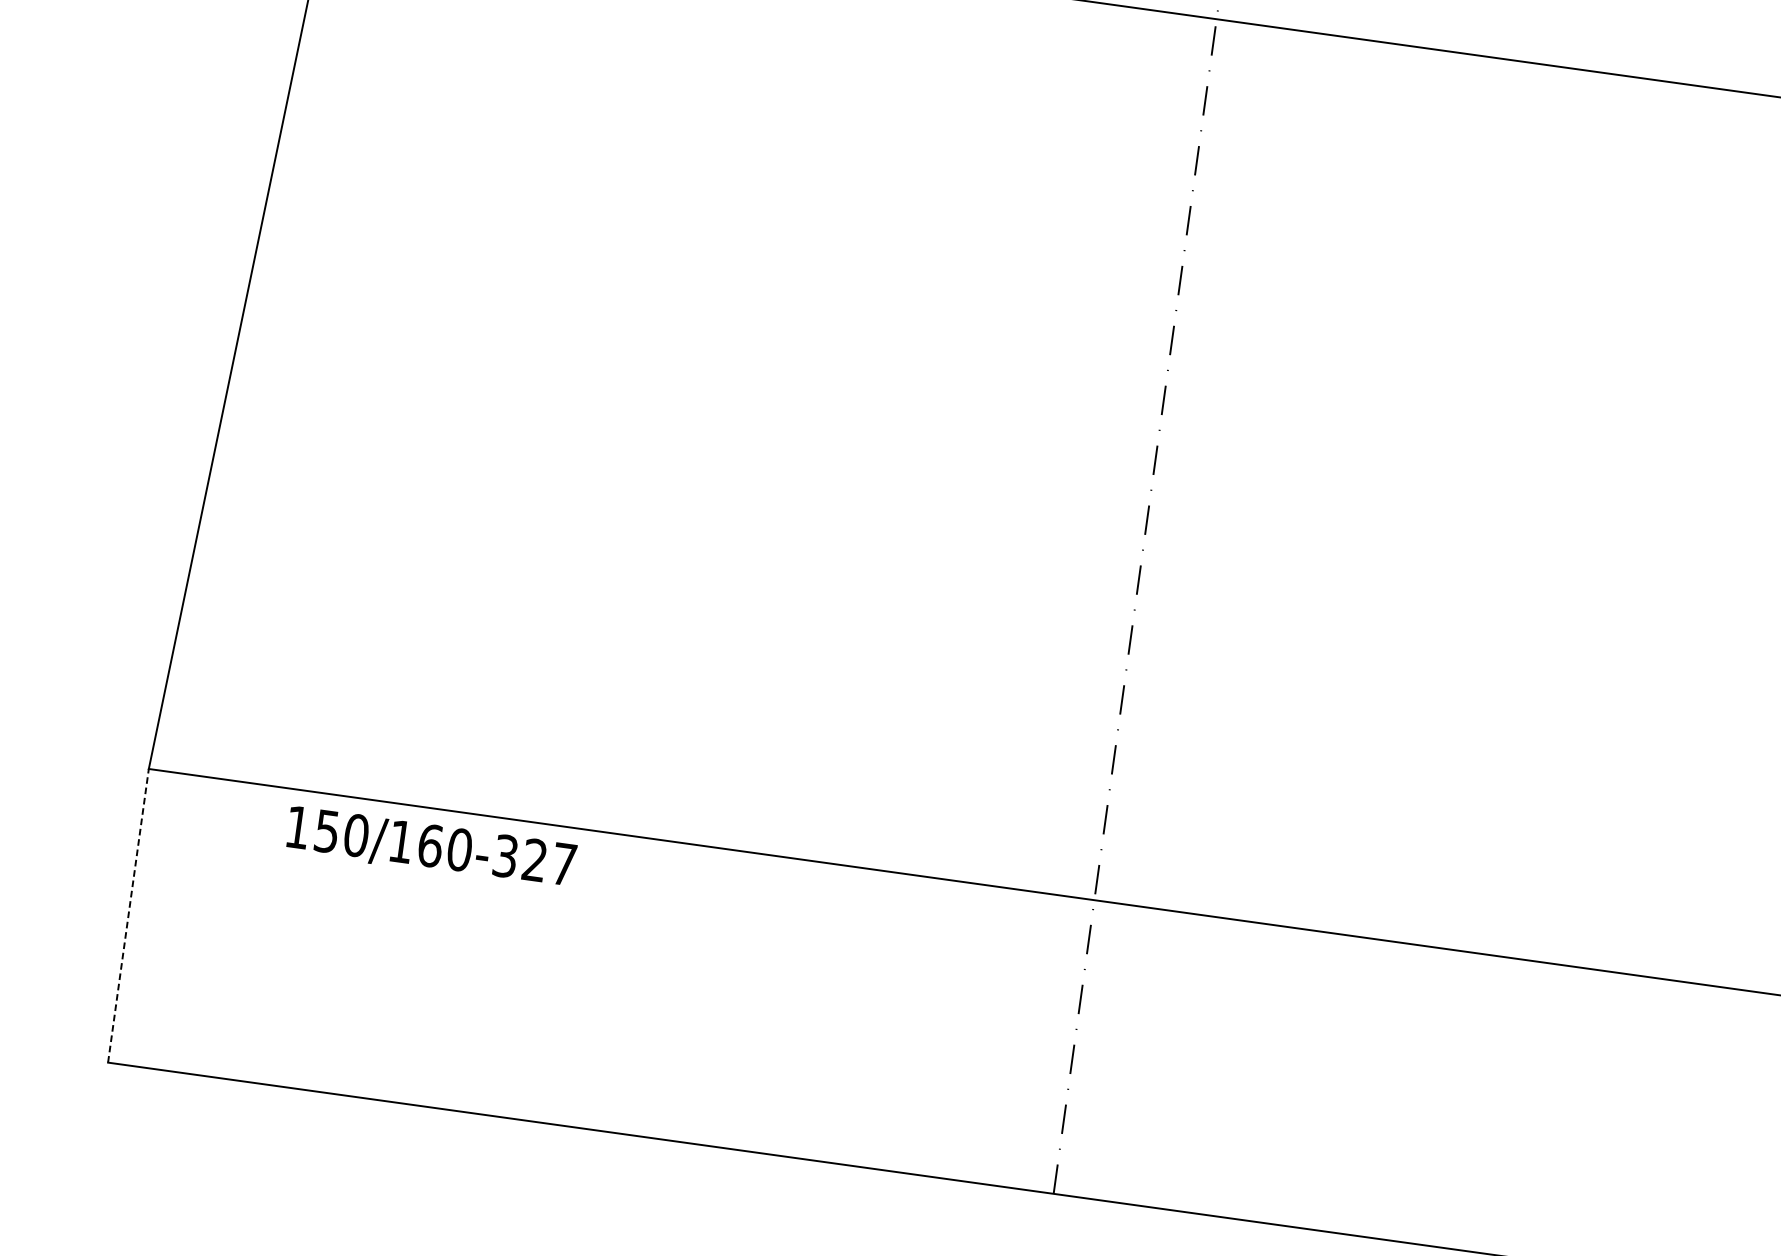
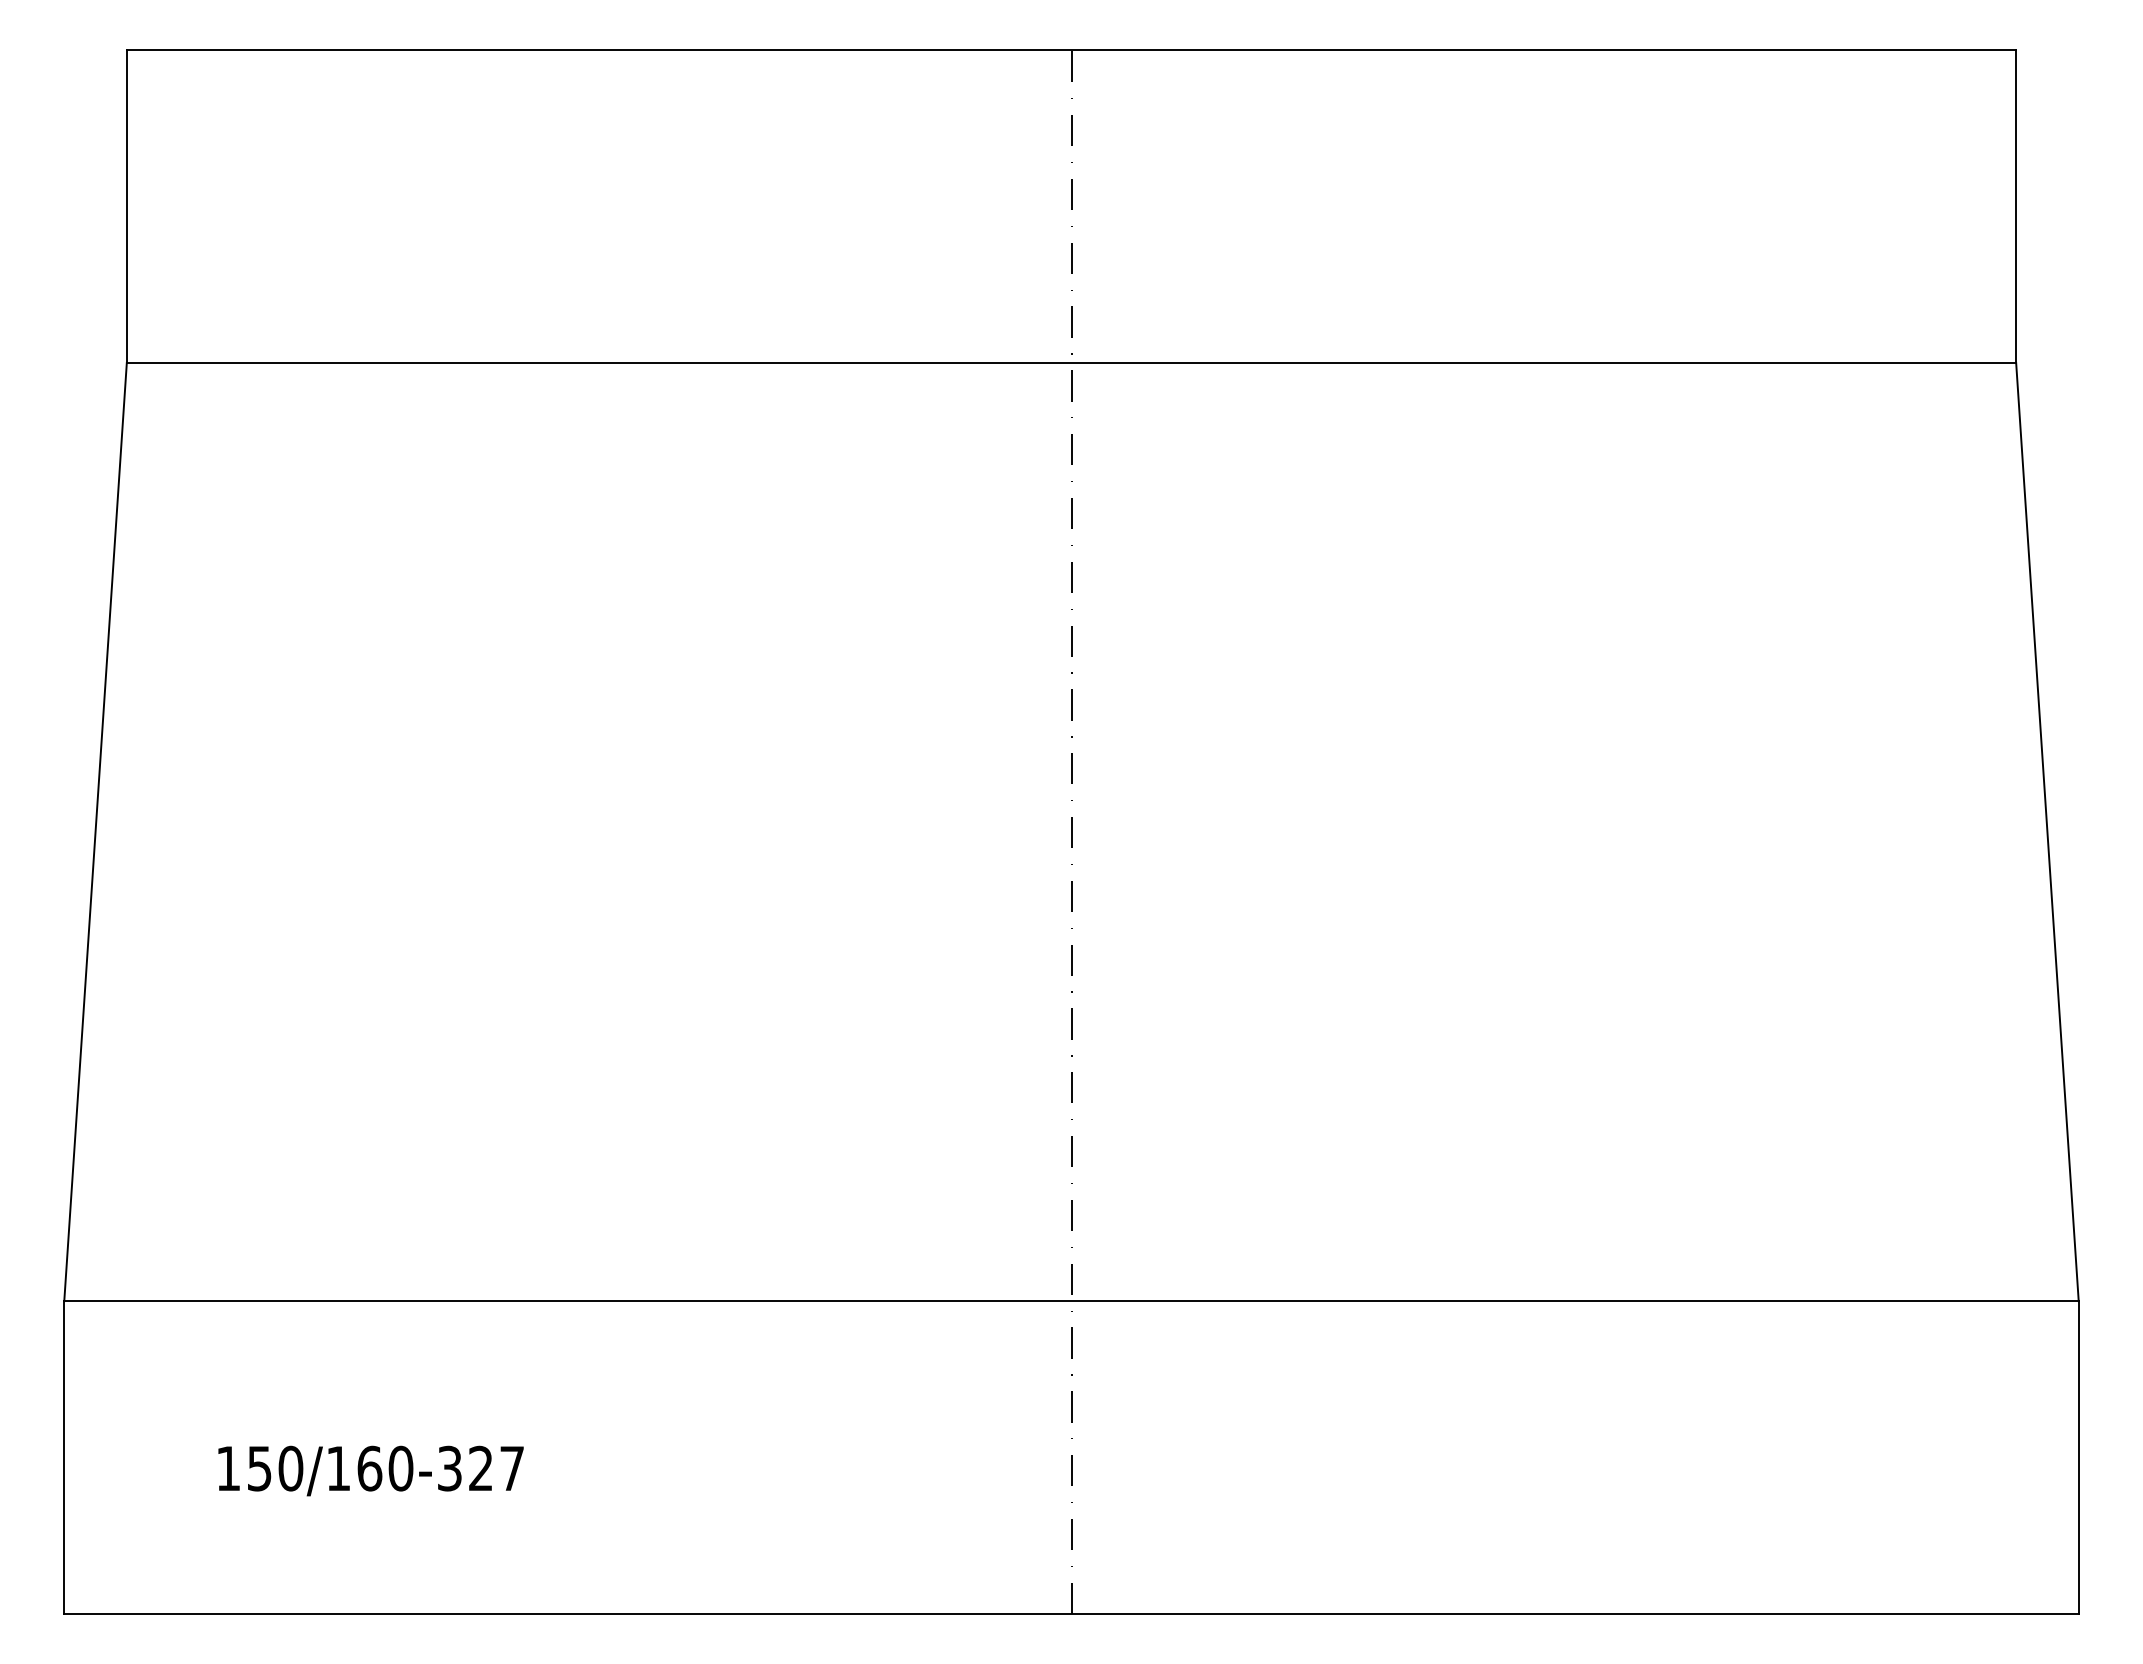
text: (430, 847) -> (370, 1470), moved
line: (128, 915) -> (64, 1457), dashed -> solid

